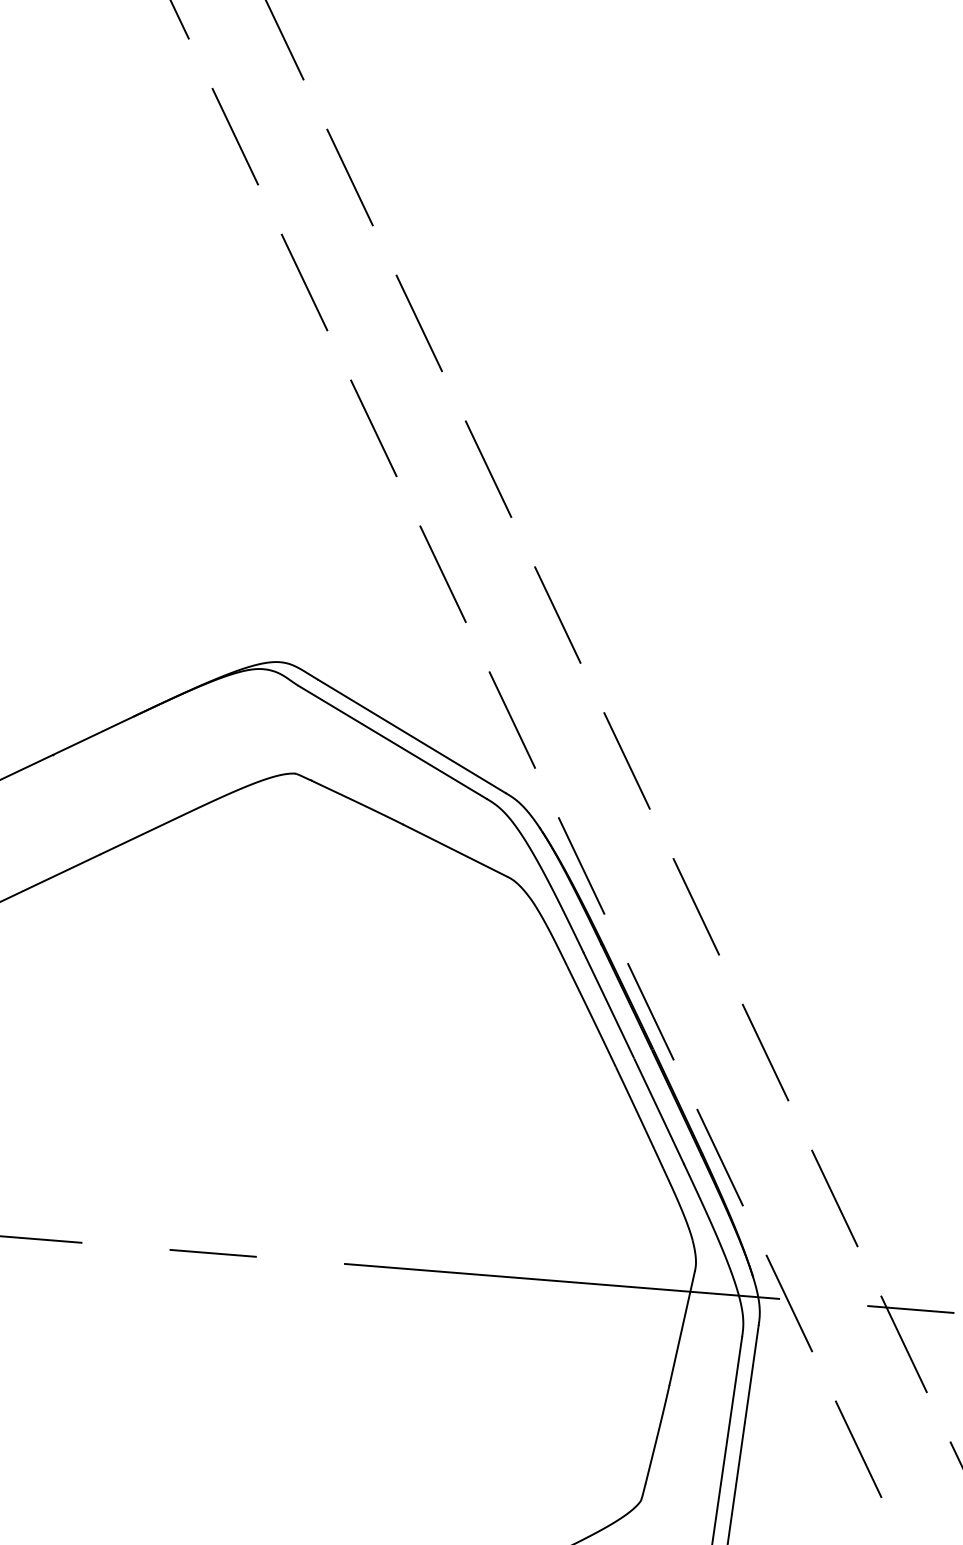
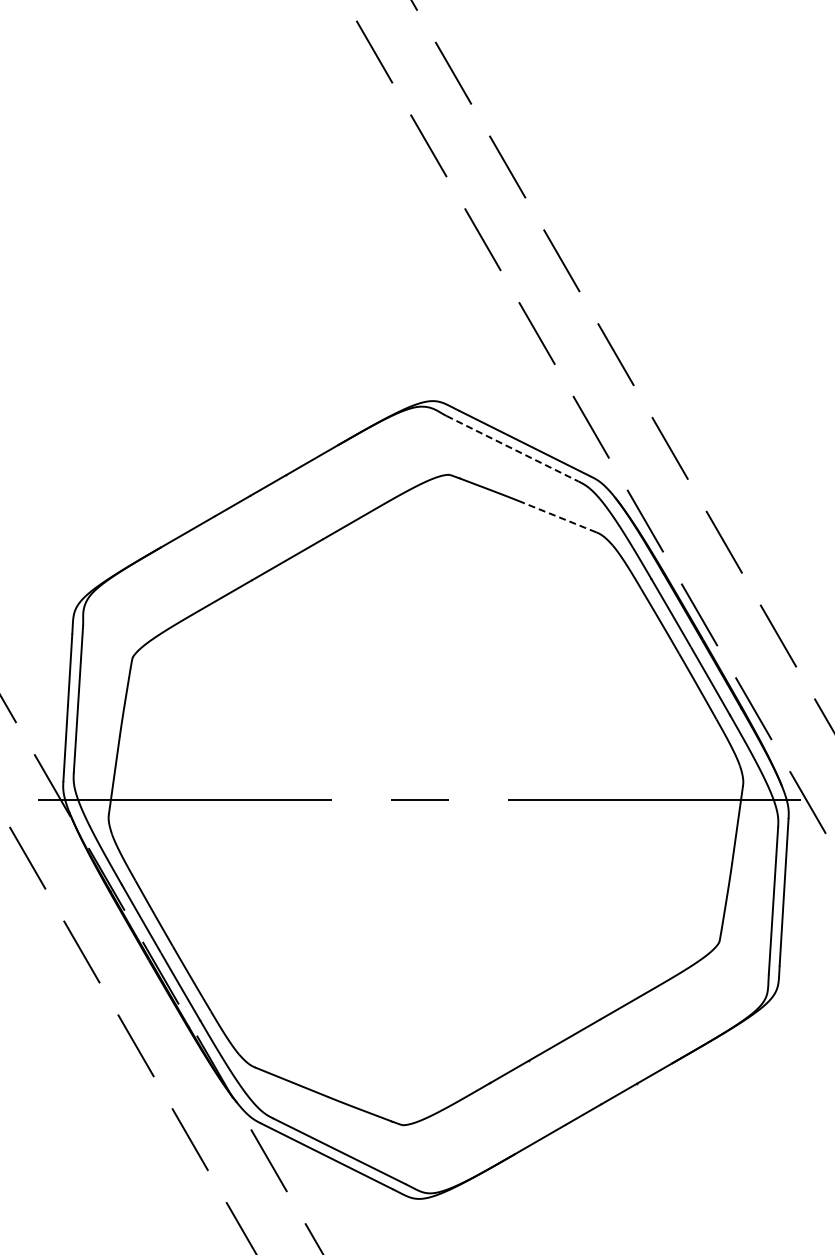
line: (392, 742) -> (512, 448), solid -> dashed
line: (455, 850) -> (560, 517), solid -> dashed

